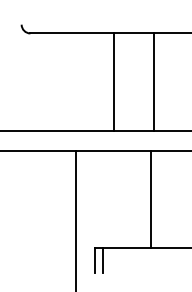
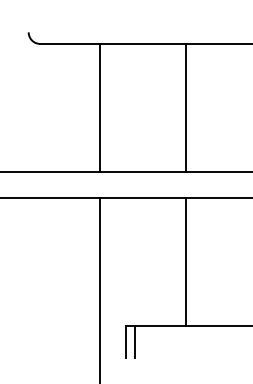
line: (114, 82) -> (100, 108), moved
line: (154, 82) -> (186, 108), moved
line: (151, 199) -> (186, 262), moved

